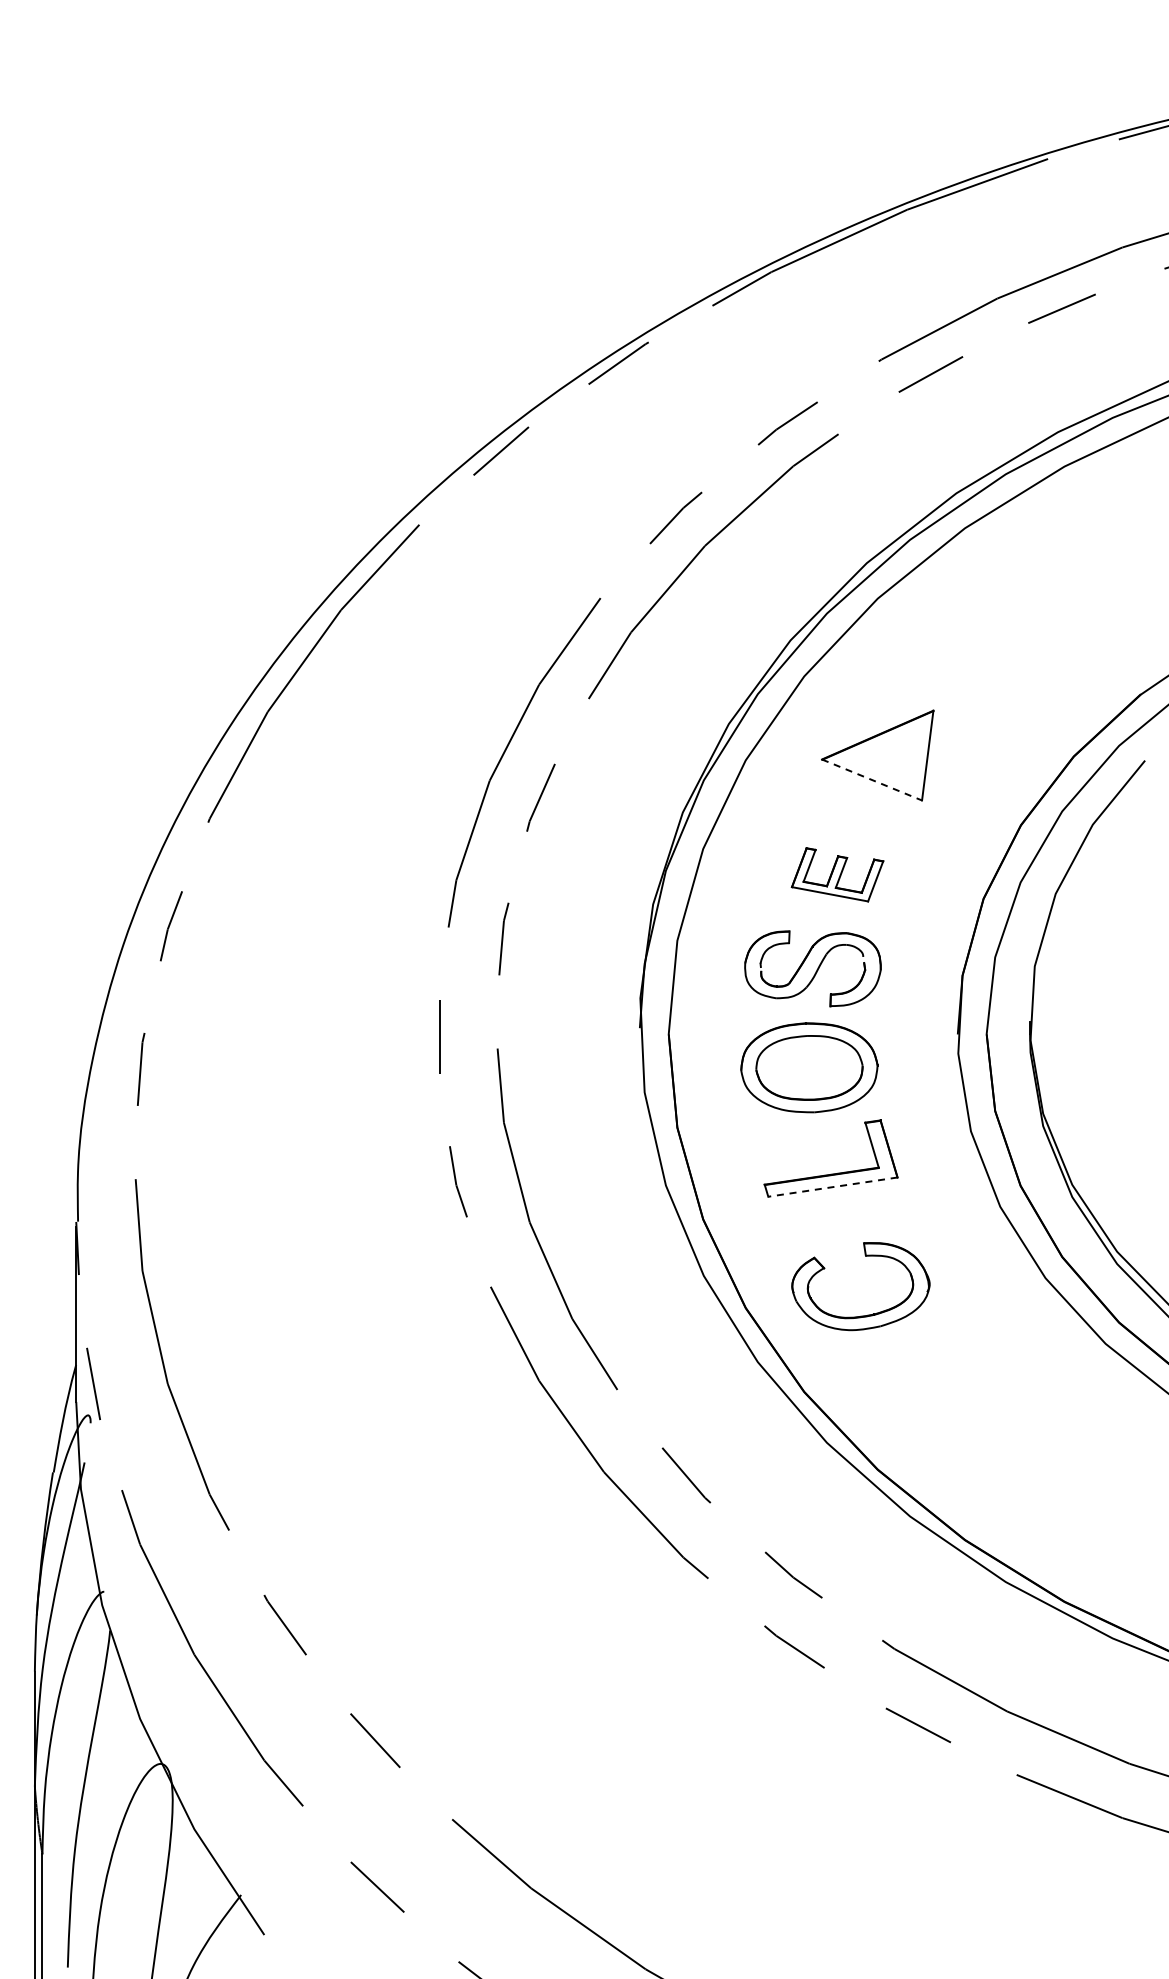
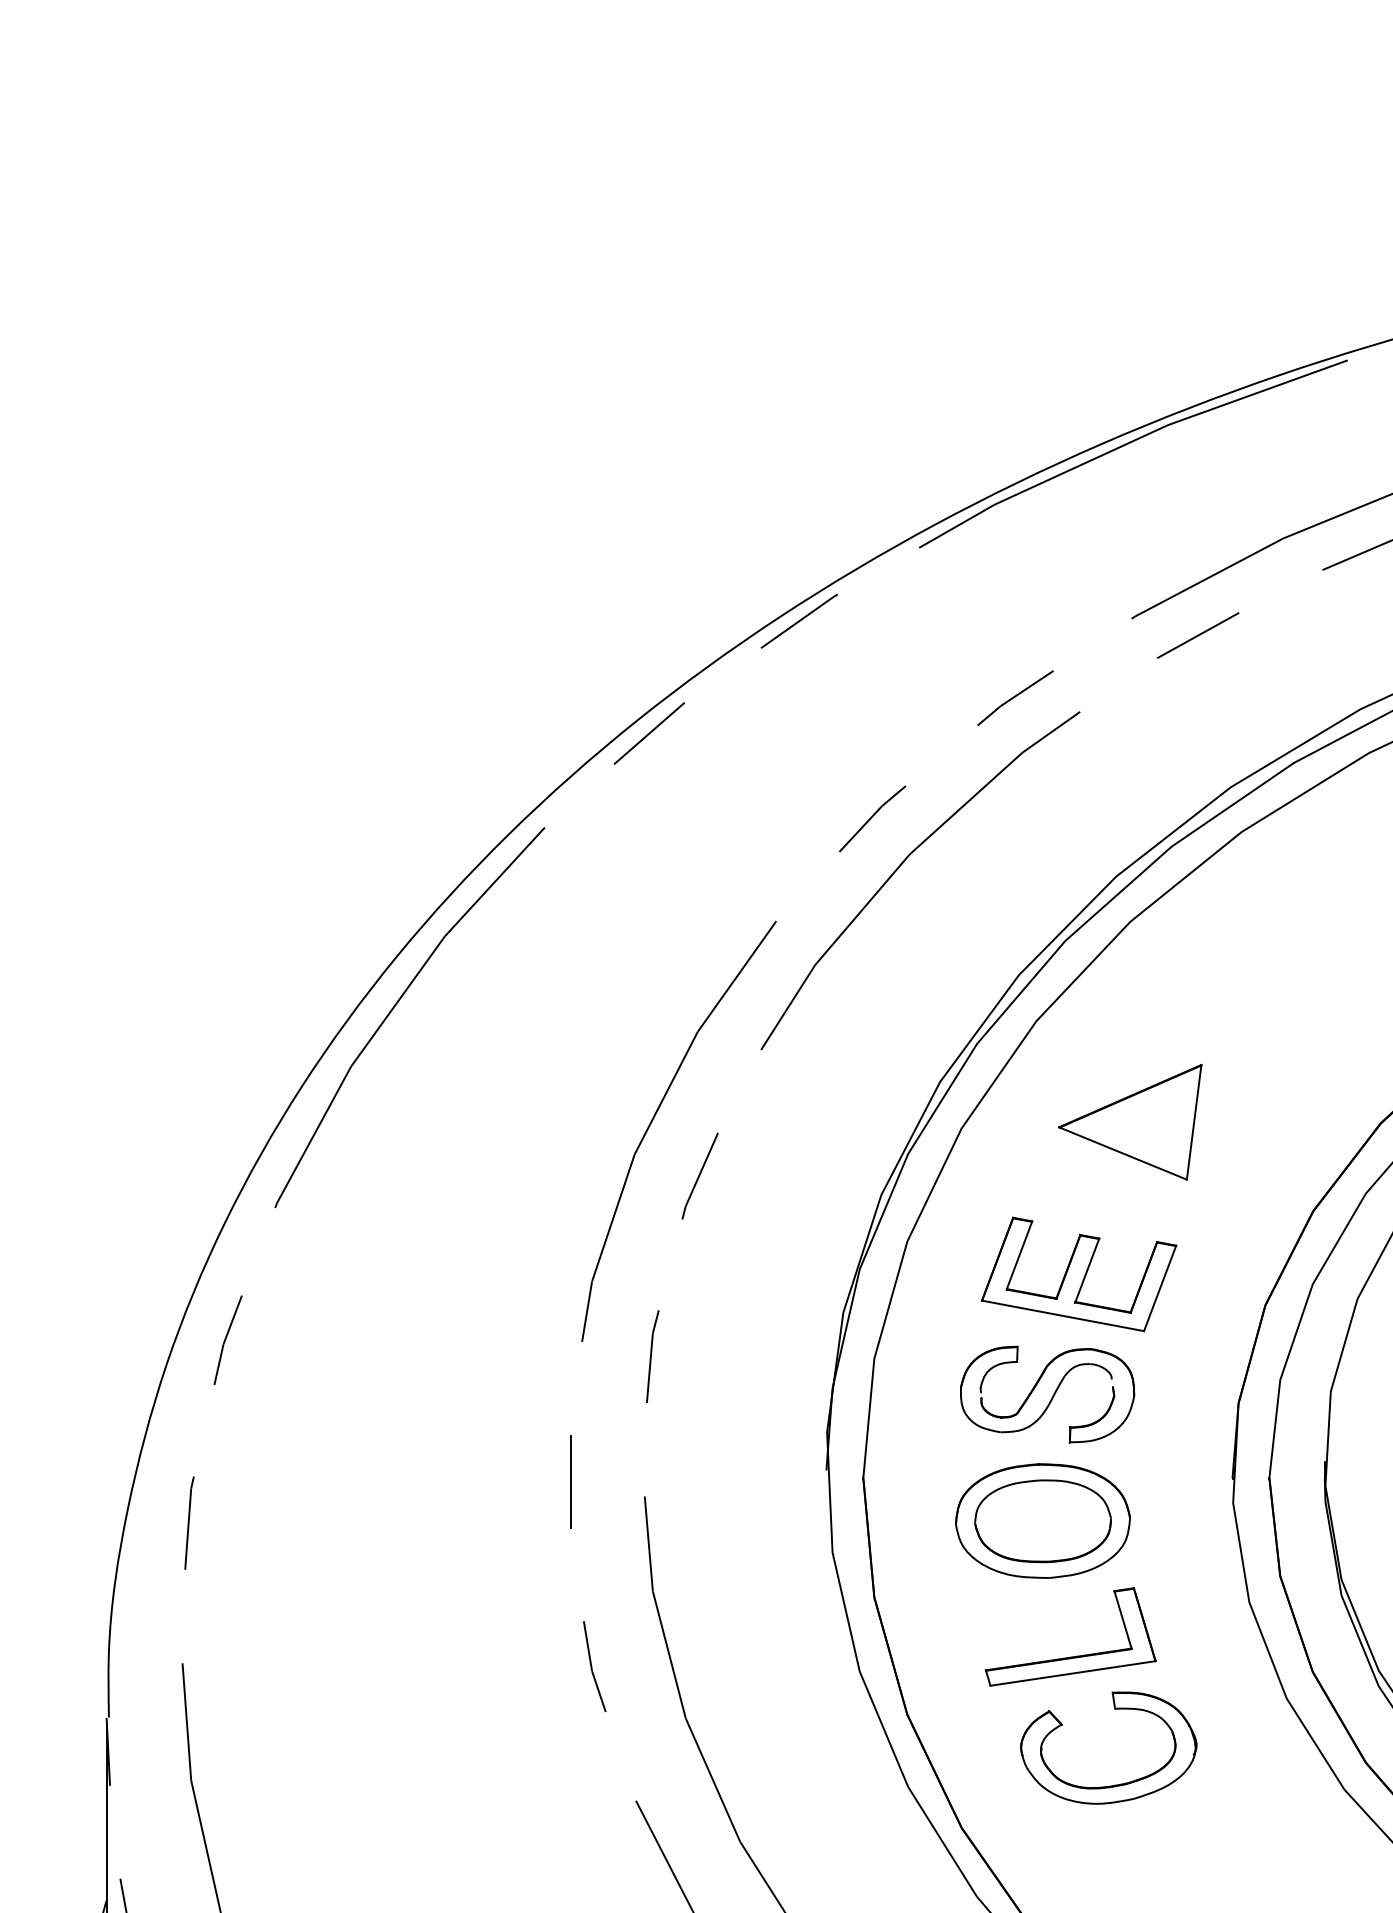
line: (872, 780) -> (1123, 1154), dashed -> solid
part: (837, 874) -> (1078, 1274), size x1.67
line: (832, 1187) -> (1072, 1673), dashed -> solid
part: (867, 1314) -> (1117, 1783), moved

